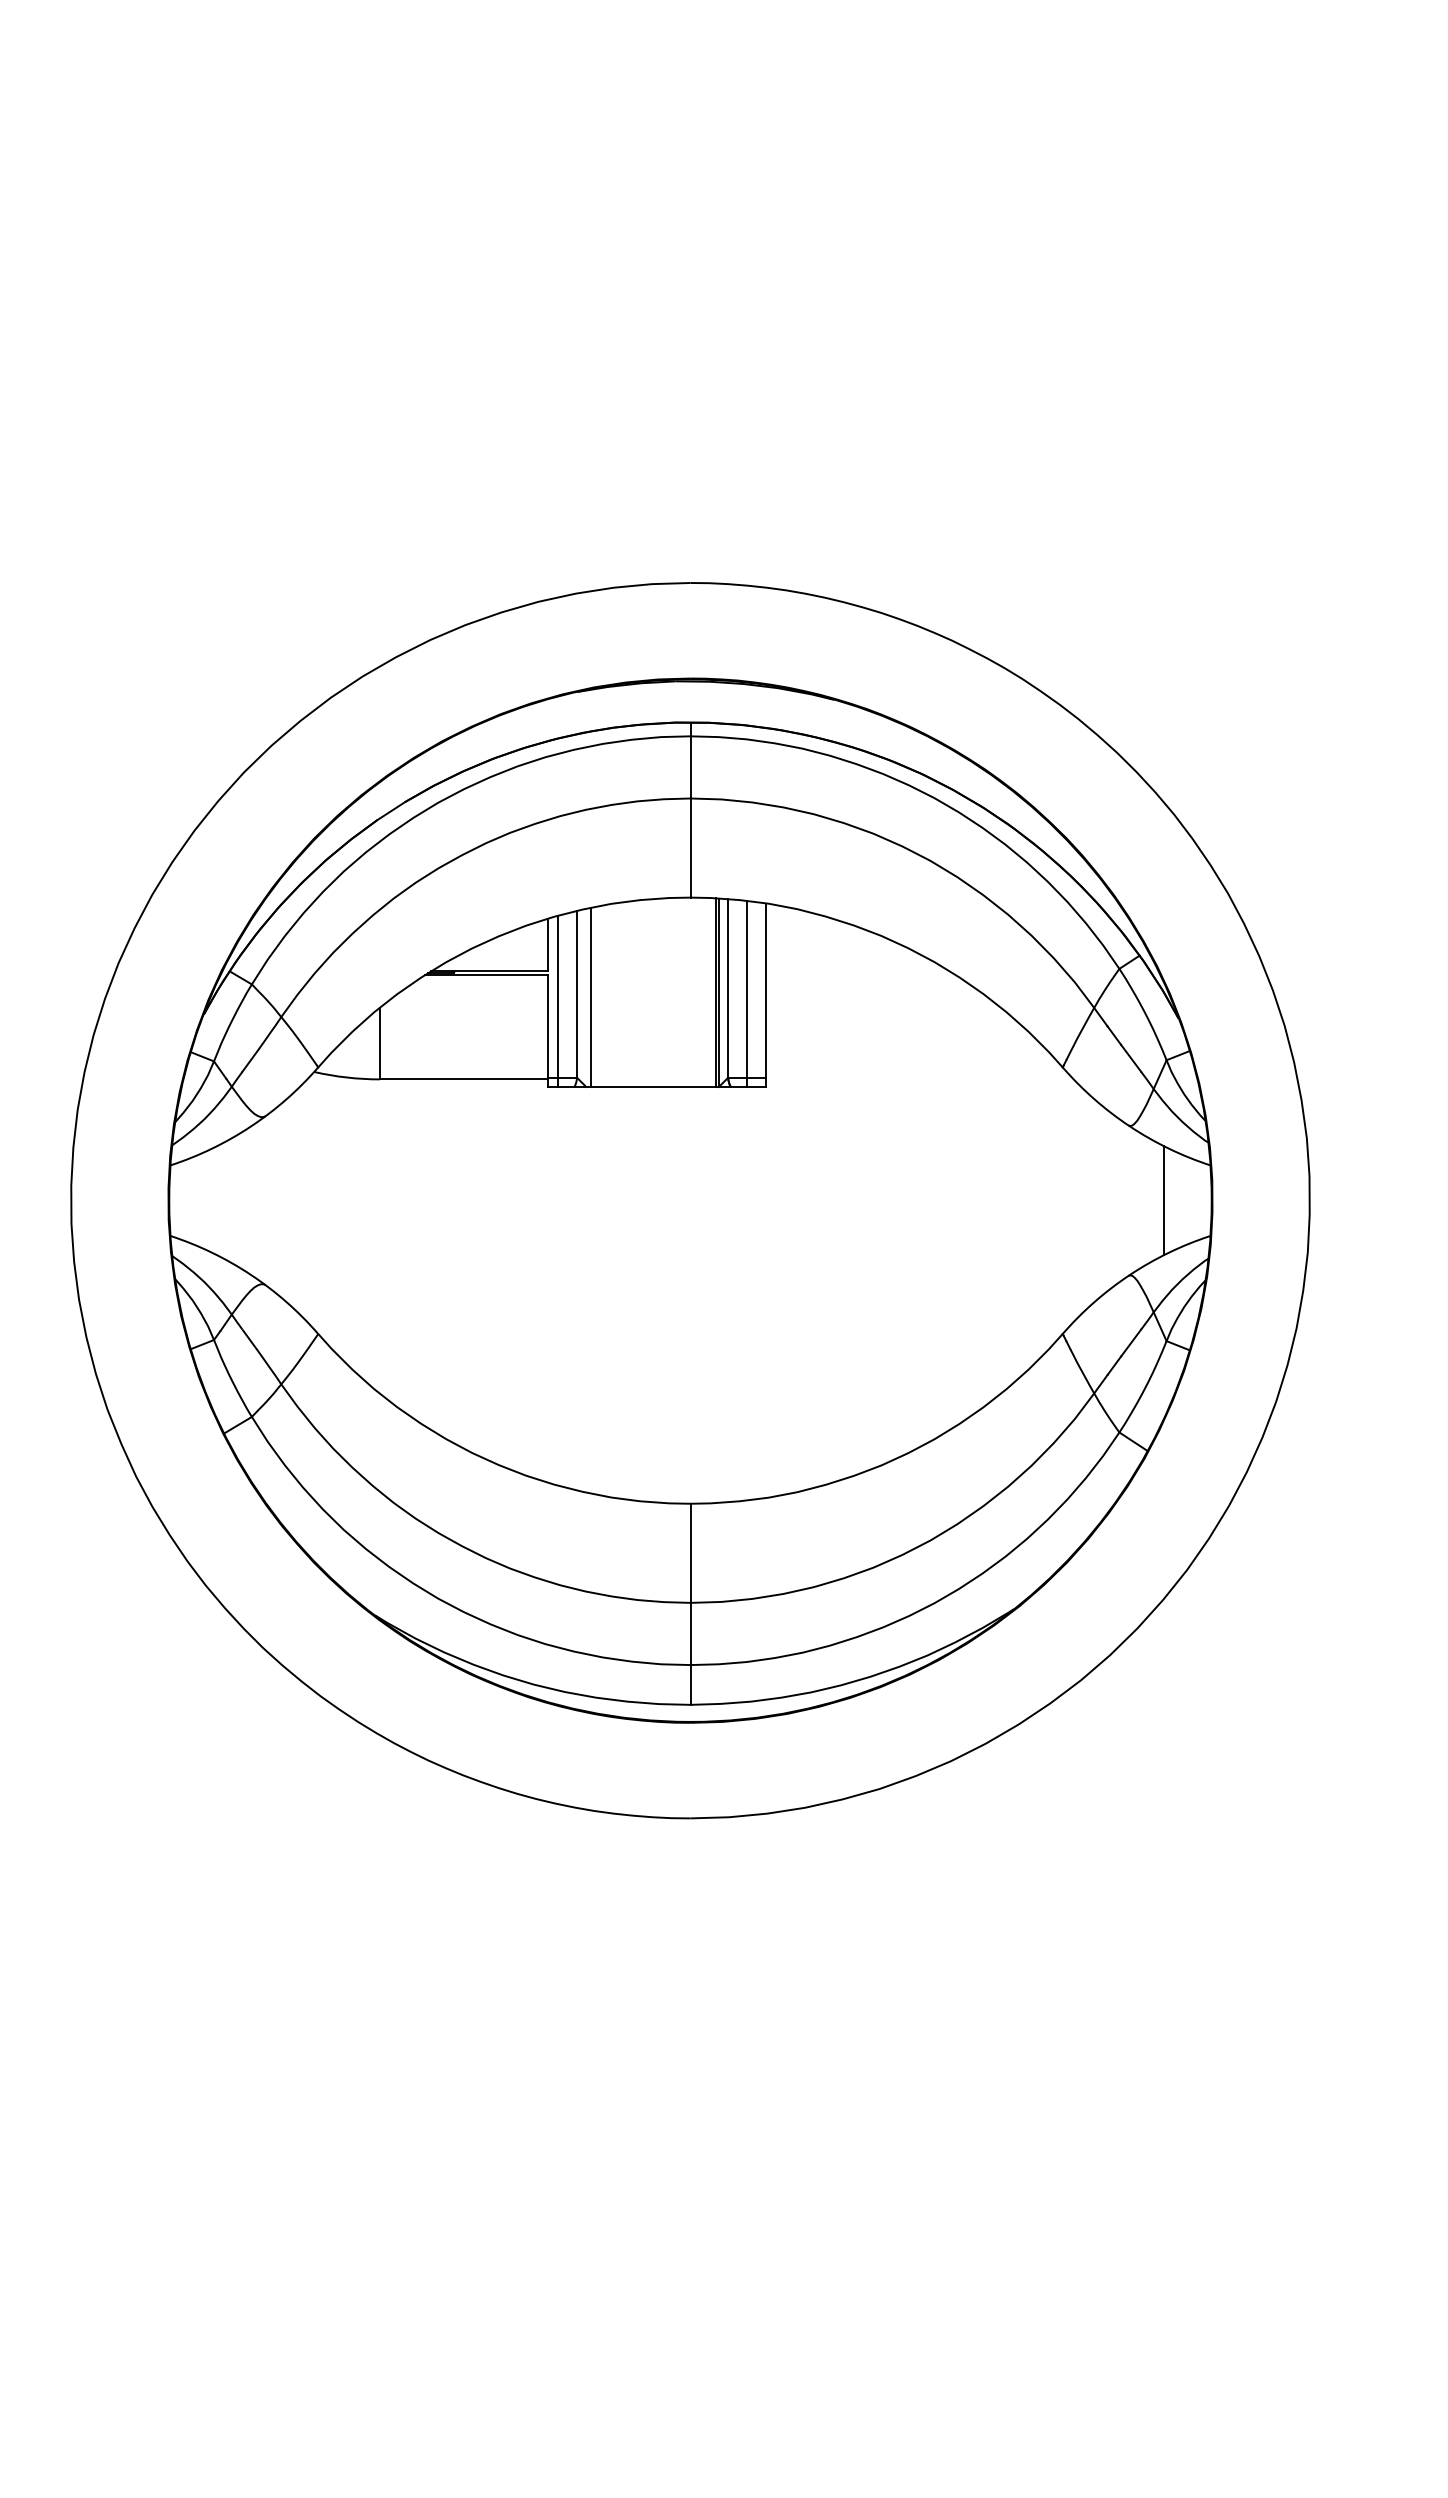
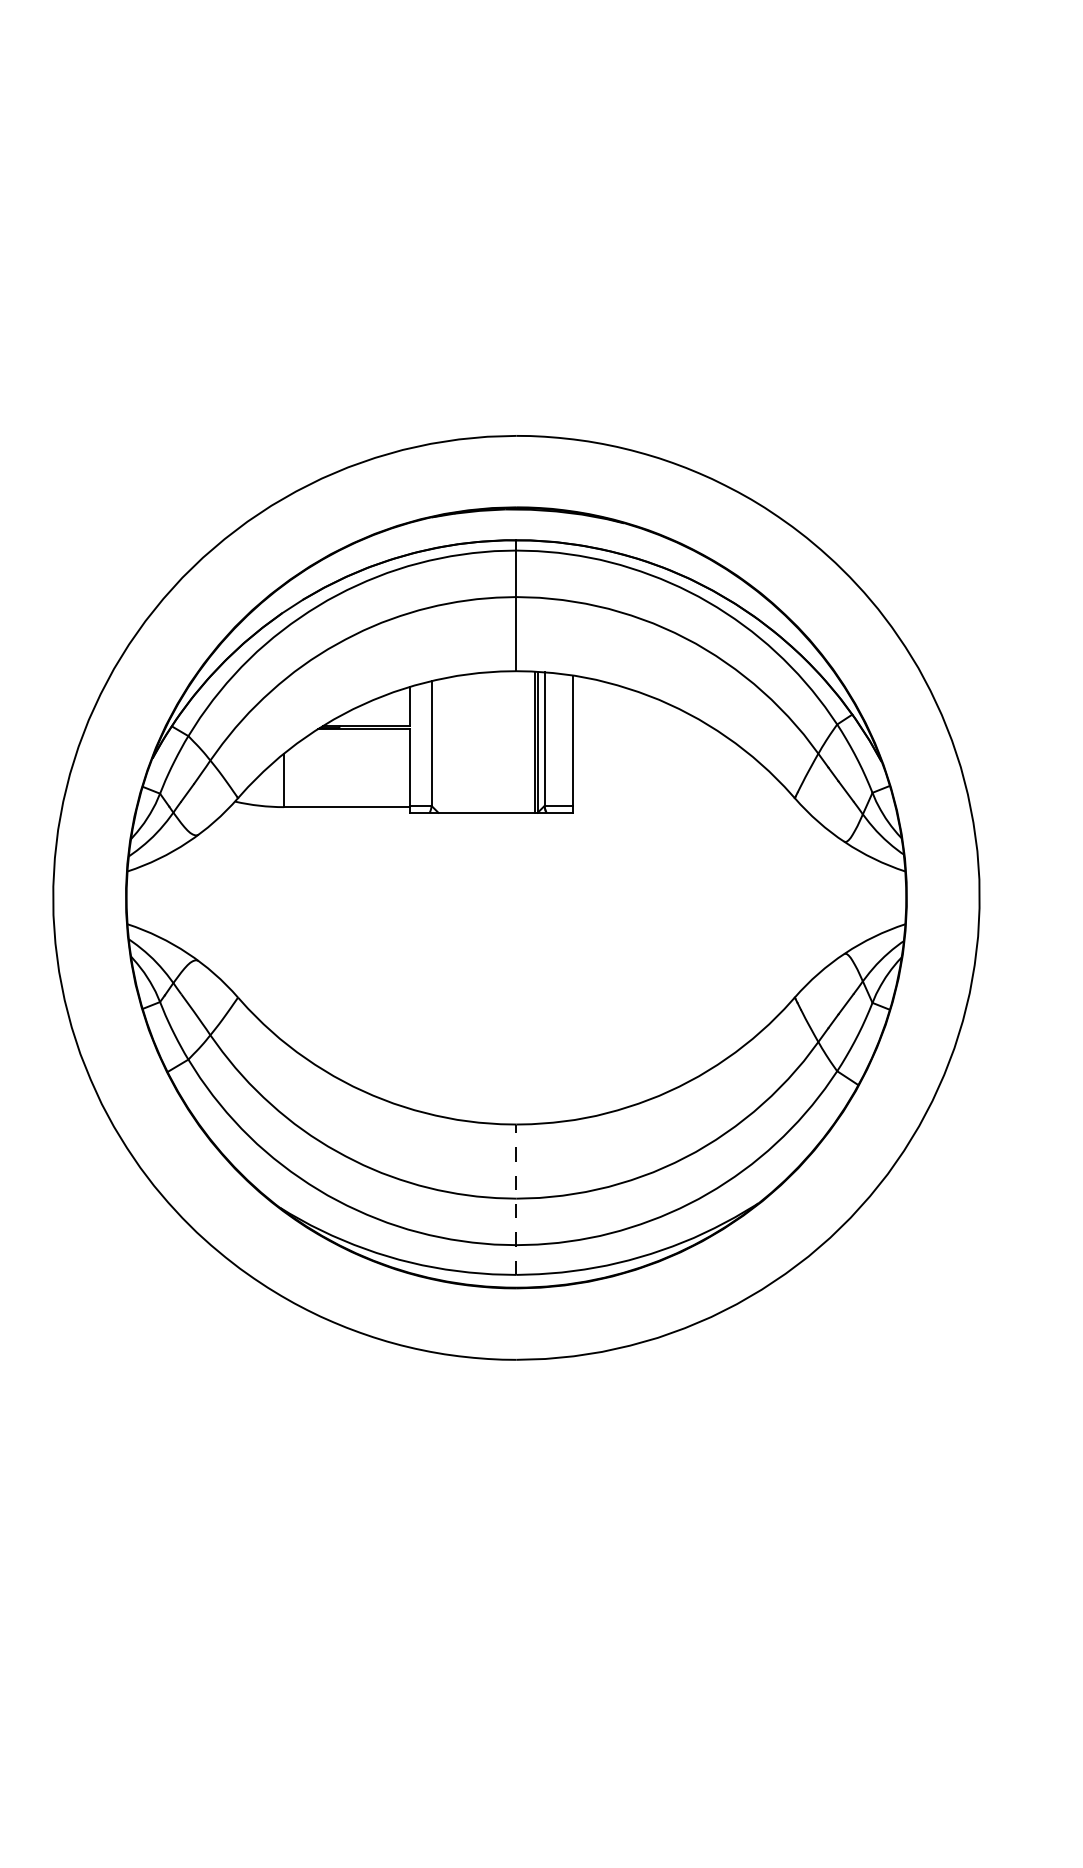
line: (747, 993) -> (559, 742), removed
line: (591, 996) -> (442, 745), removed
line: (558, 1000) -> (417, 748), removed
line: (1164, 1200) -> (870, 897), removed
line: (690, 1604) -> (516, 1199), solid -> dashed

